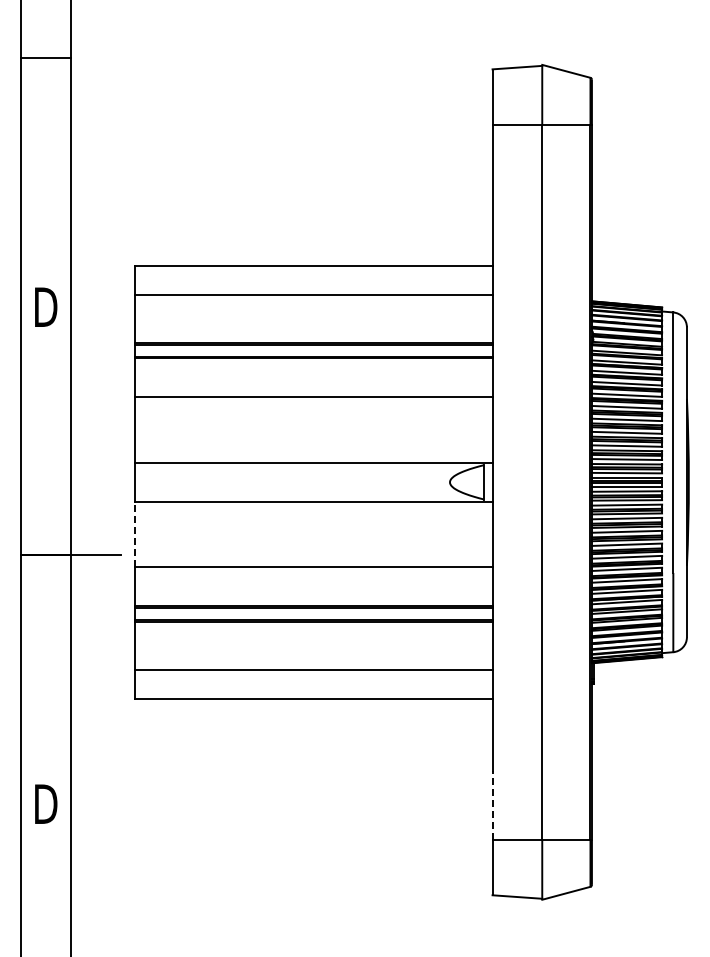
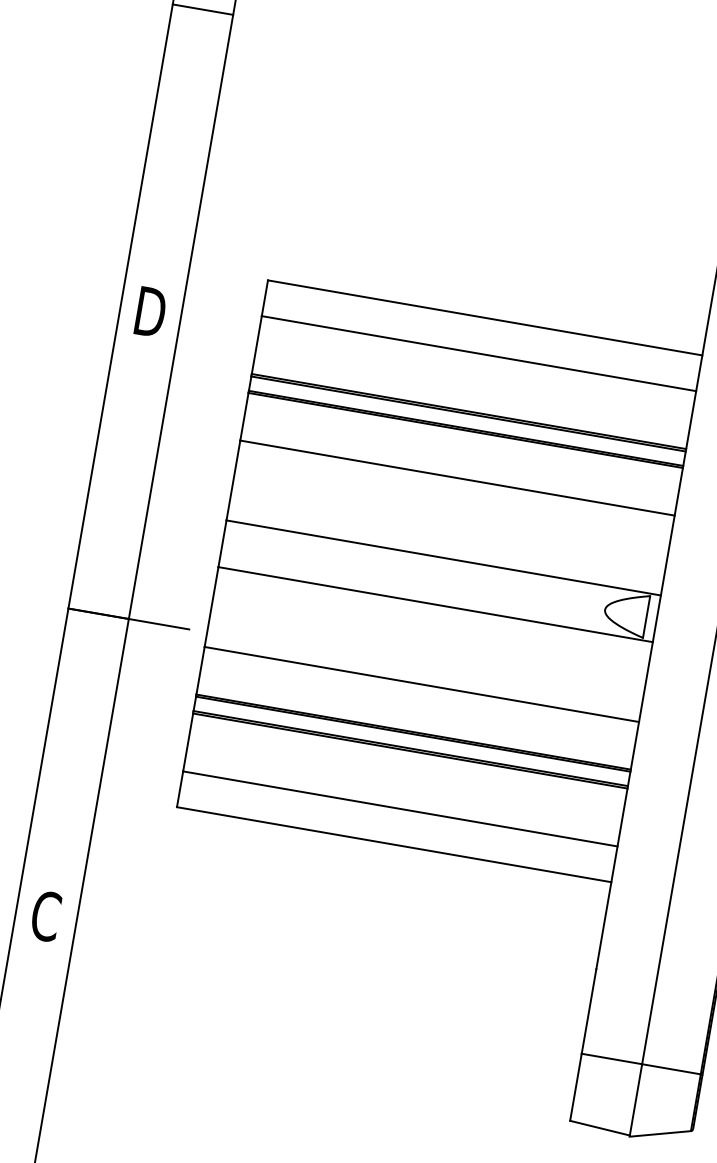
line: (135, 534) -> (211, 607), dashed -> solid
text: (46, 803) -> (47, 915), D -> C
line: (492, 805) -> (588, 1011), dashed -> solid

